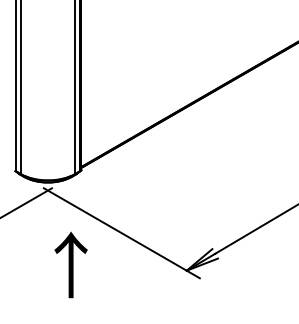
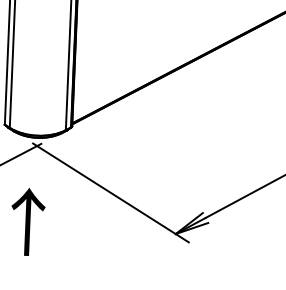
text: (70, 264) -> (27, 221), moved

